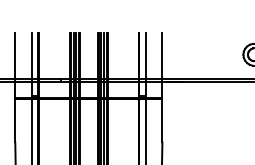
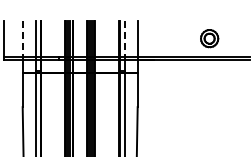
line: (15, 55) -> (22, 39), solid -> dashed
line: (145, 55) -> (124, 39), solid -> dashed

